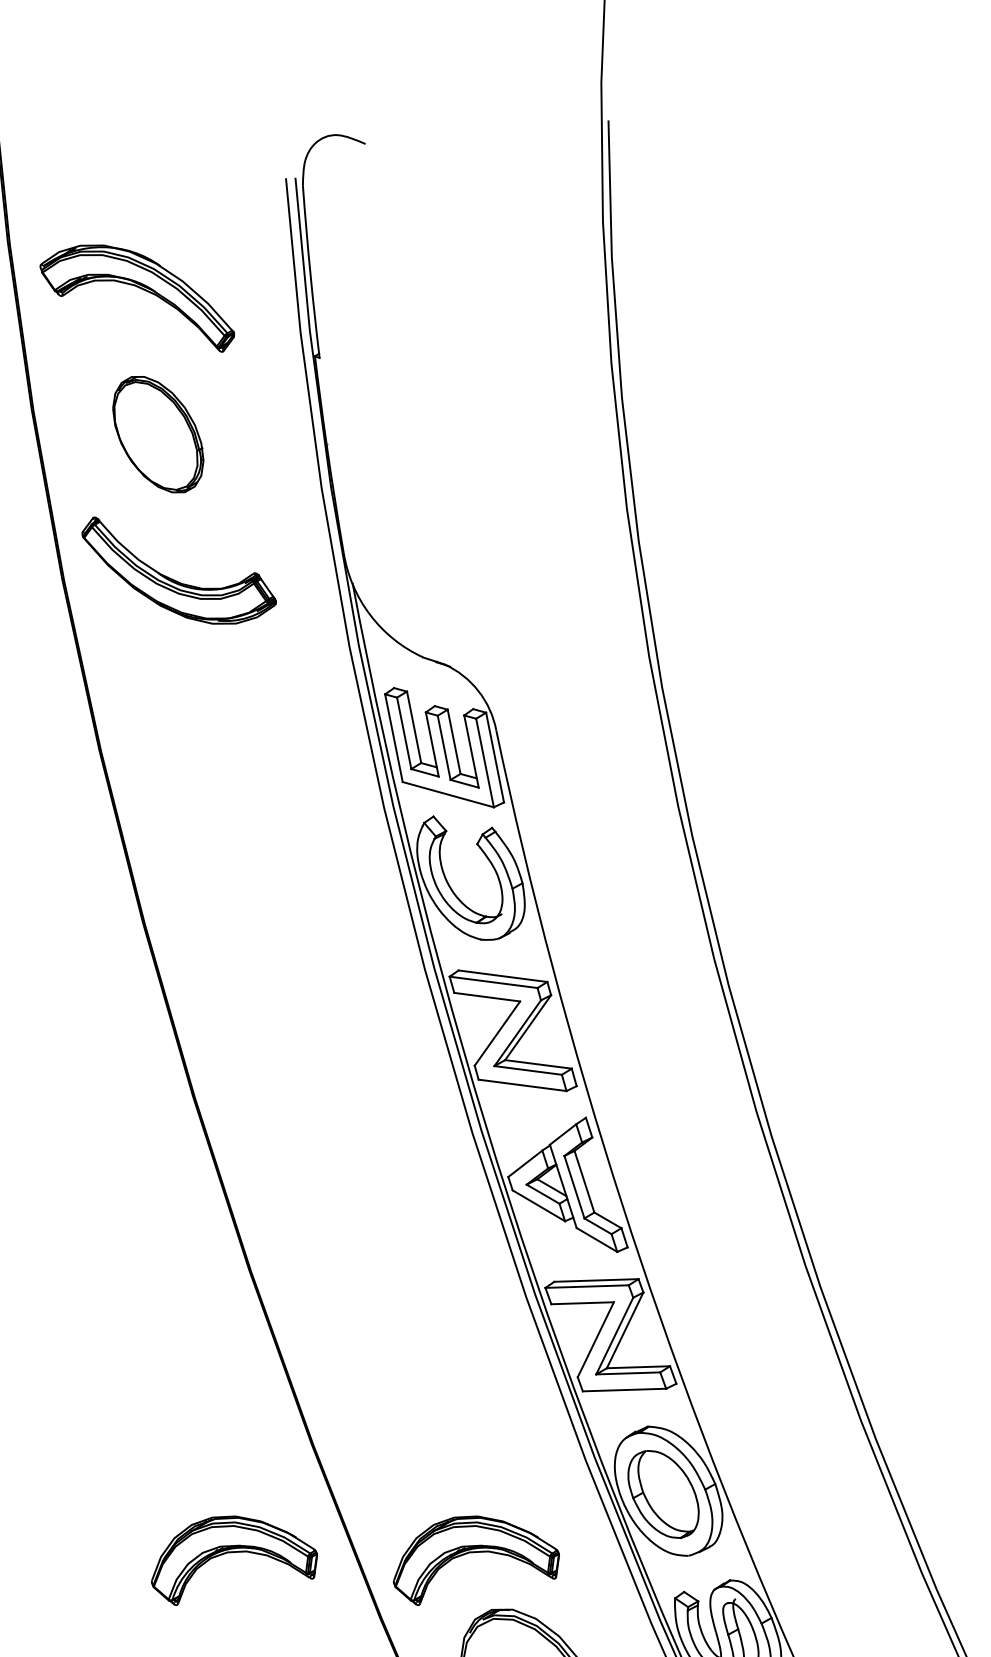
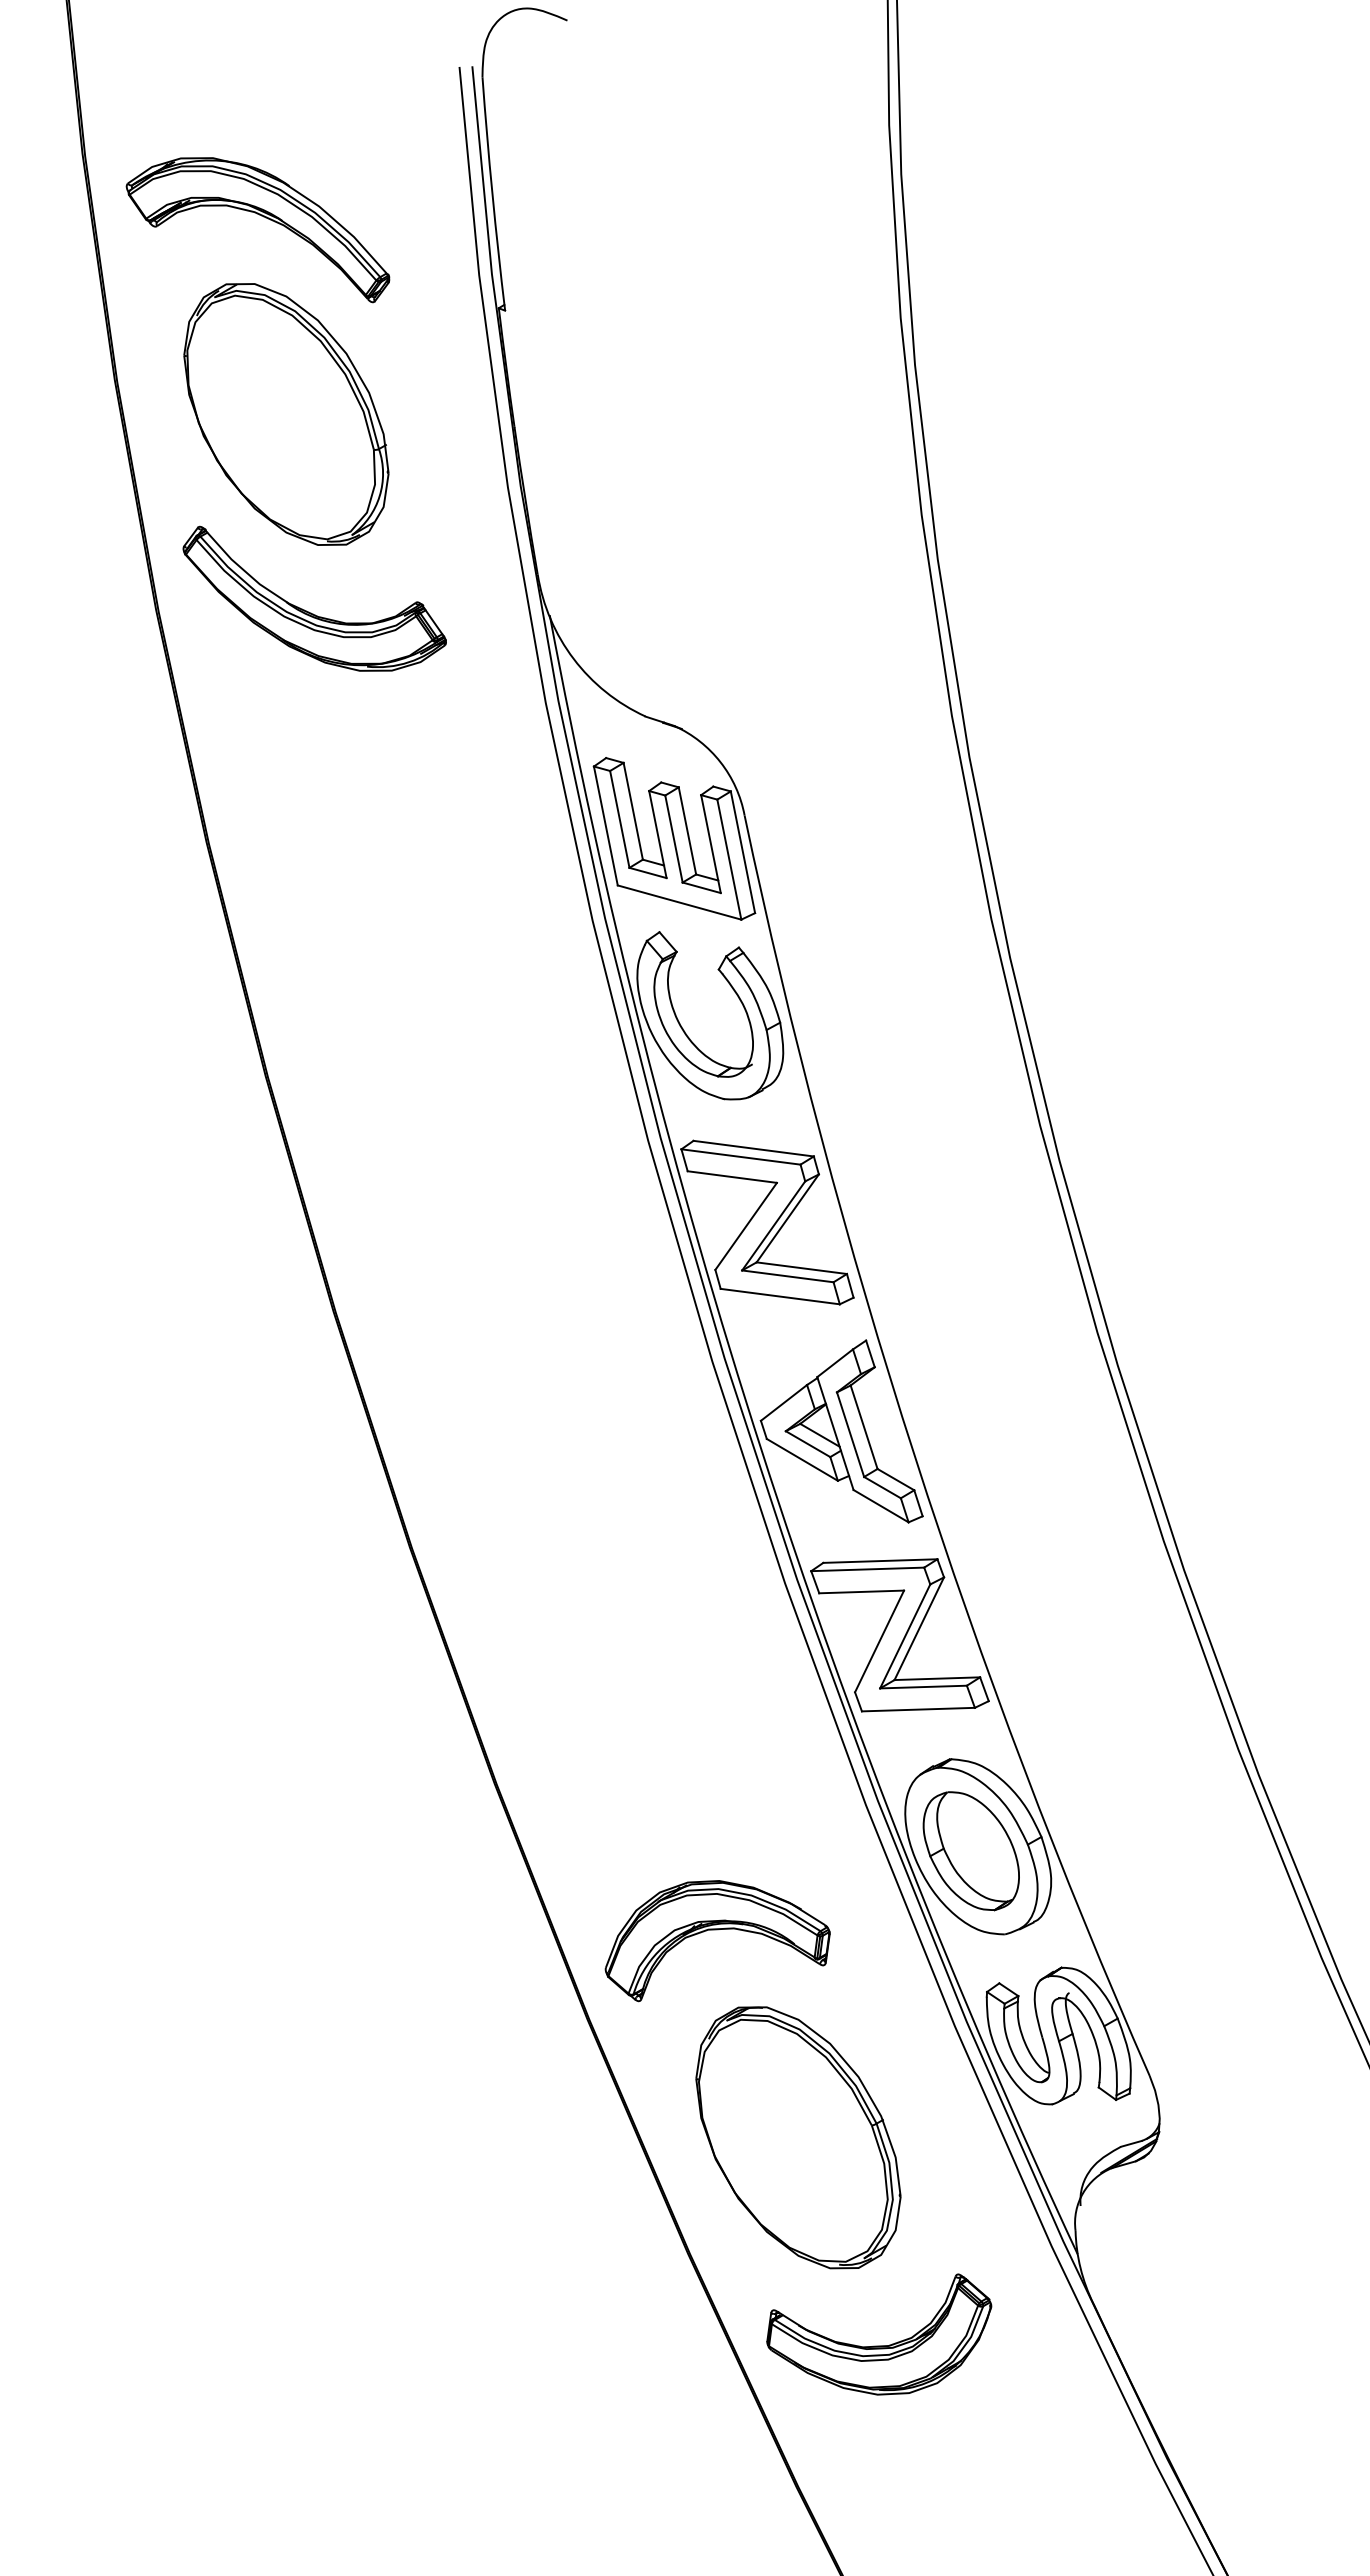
part: (158, 434) -> (286, 414), size x1.67
part: (234, 1552) -> (389, 1930), removed

